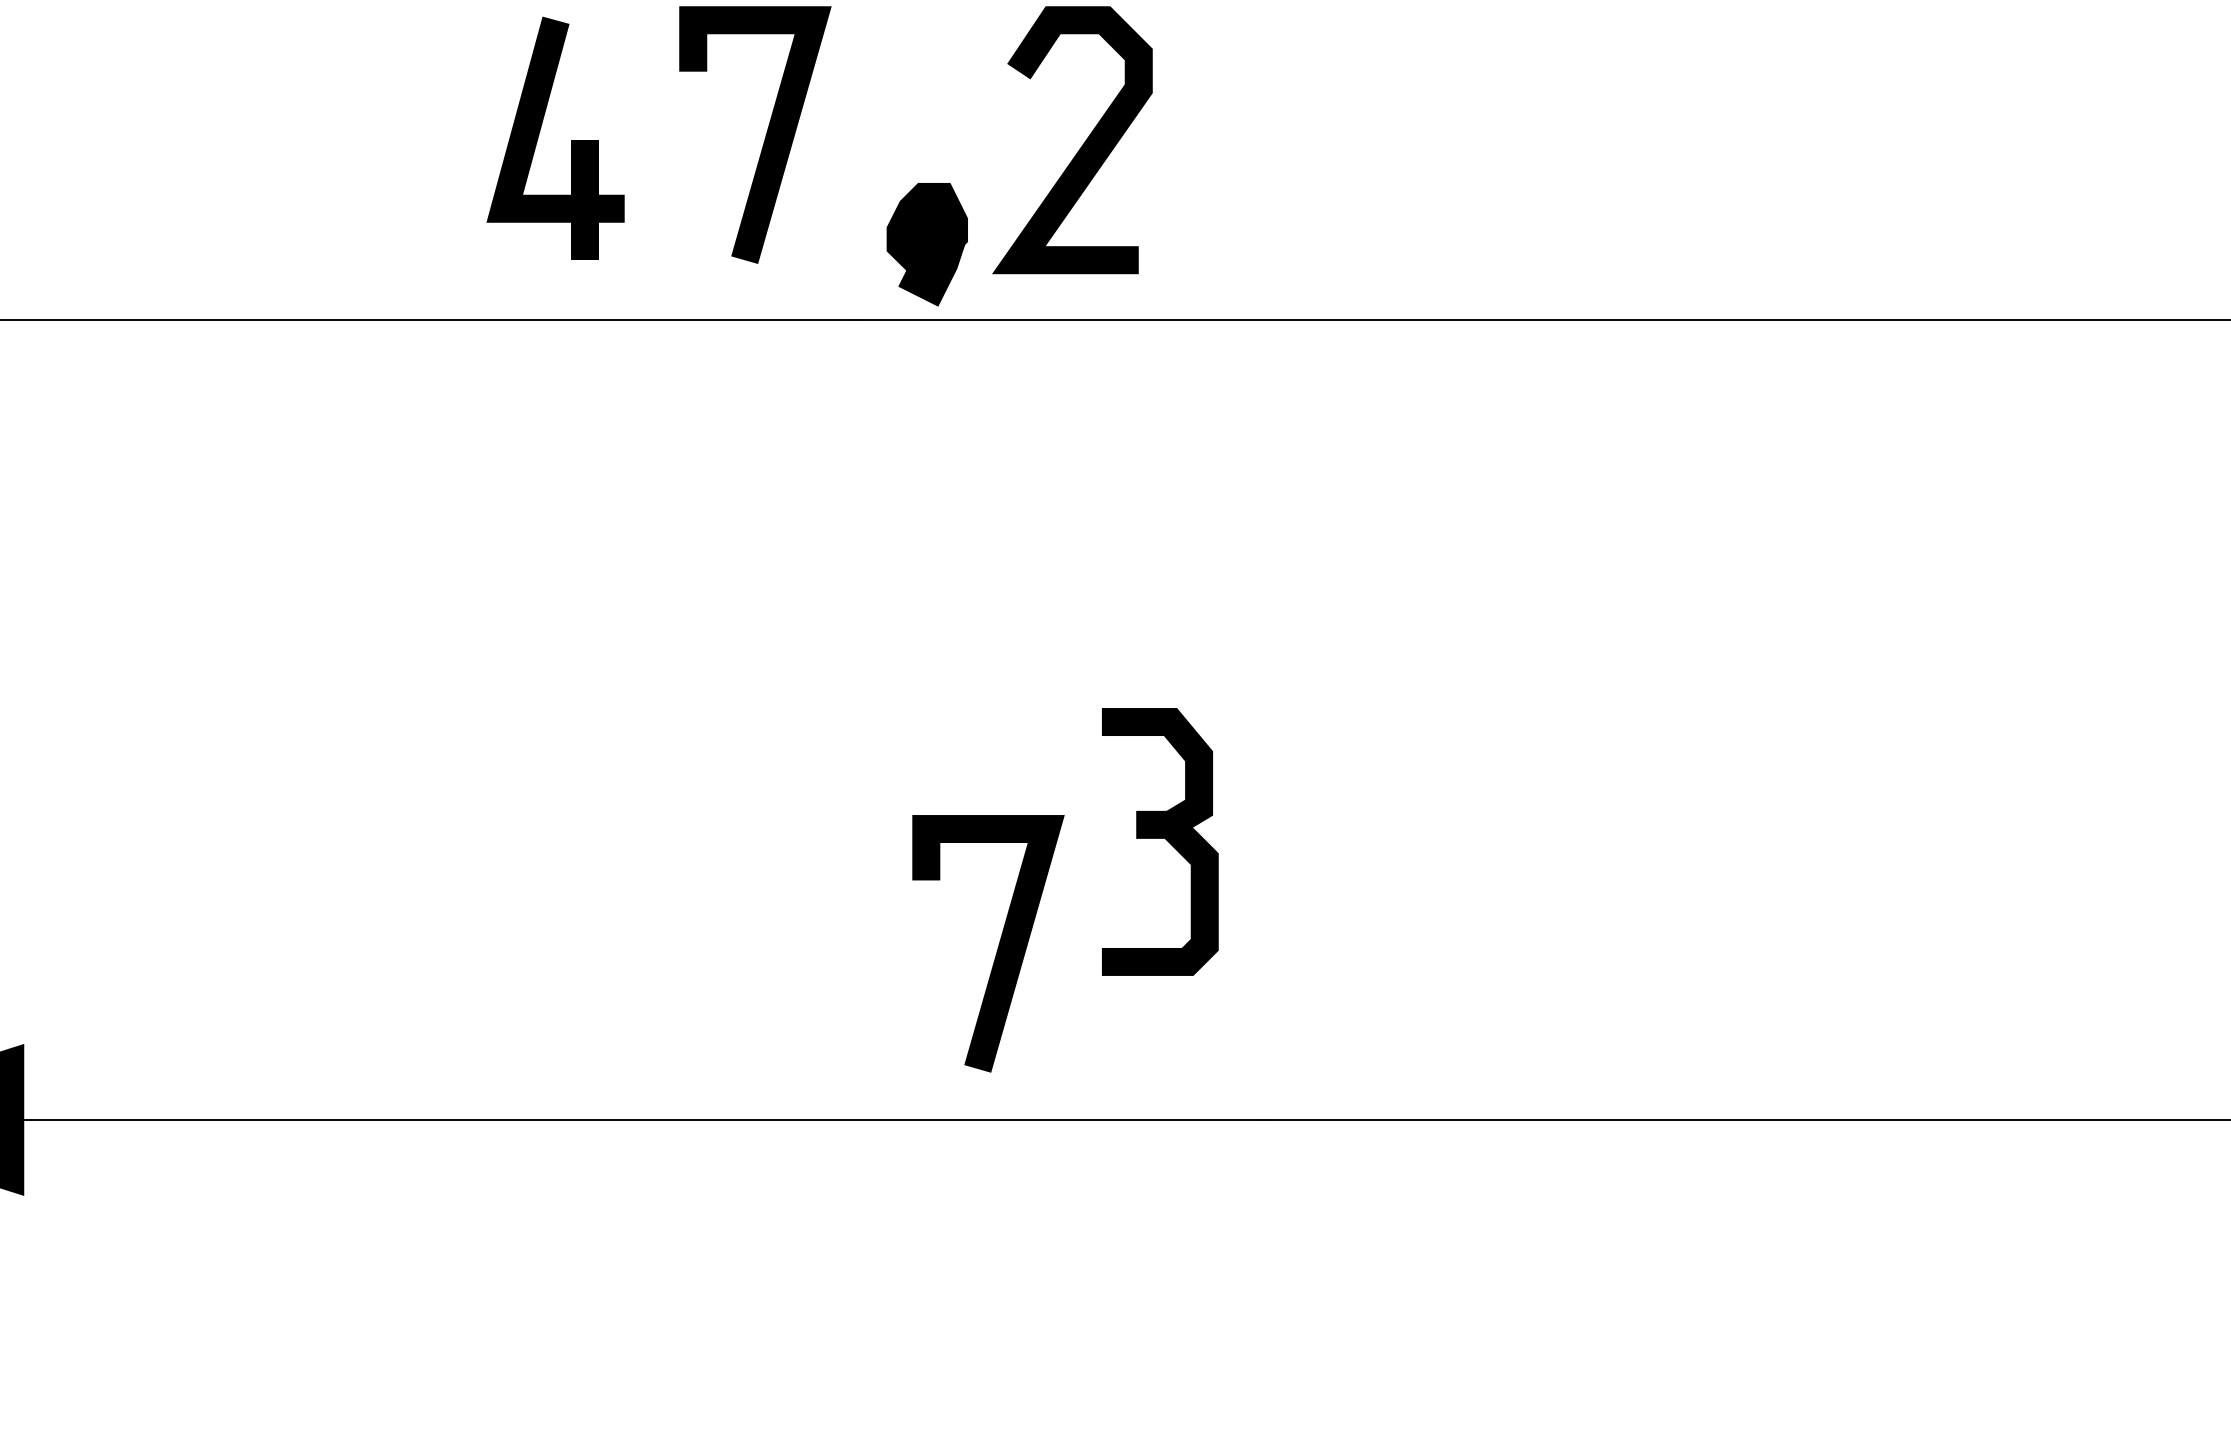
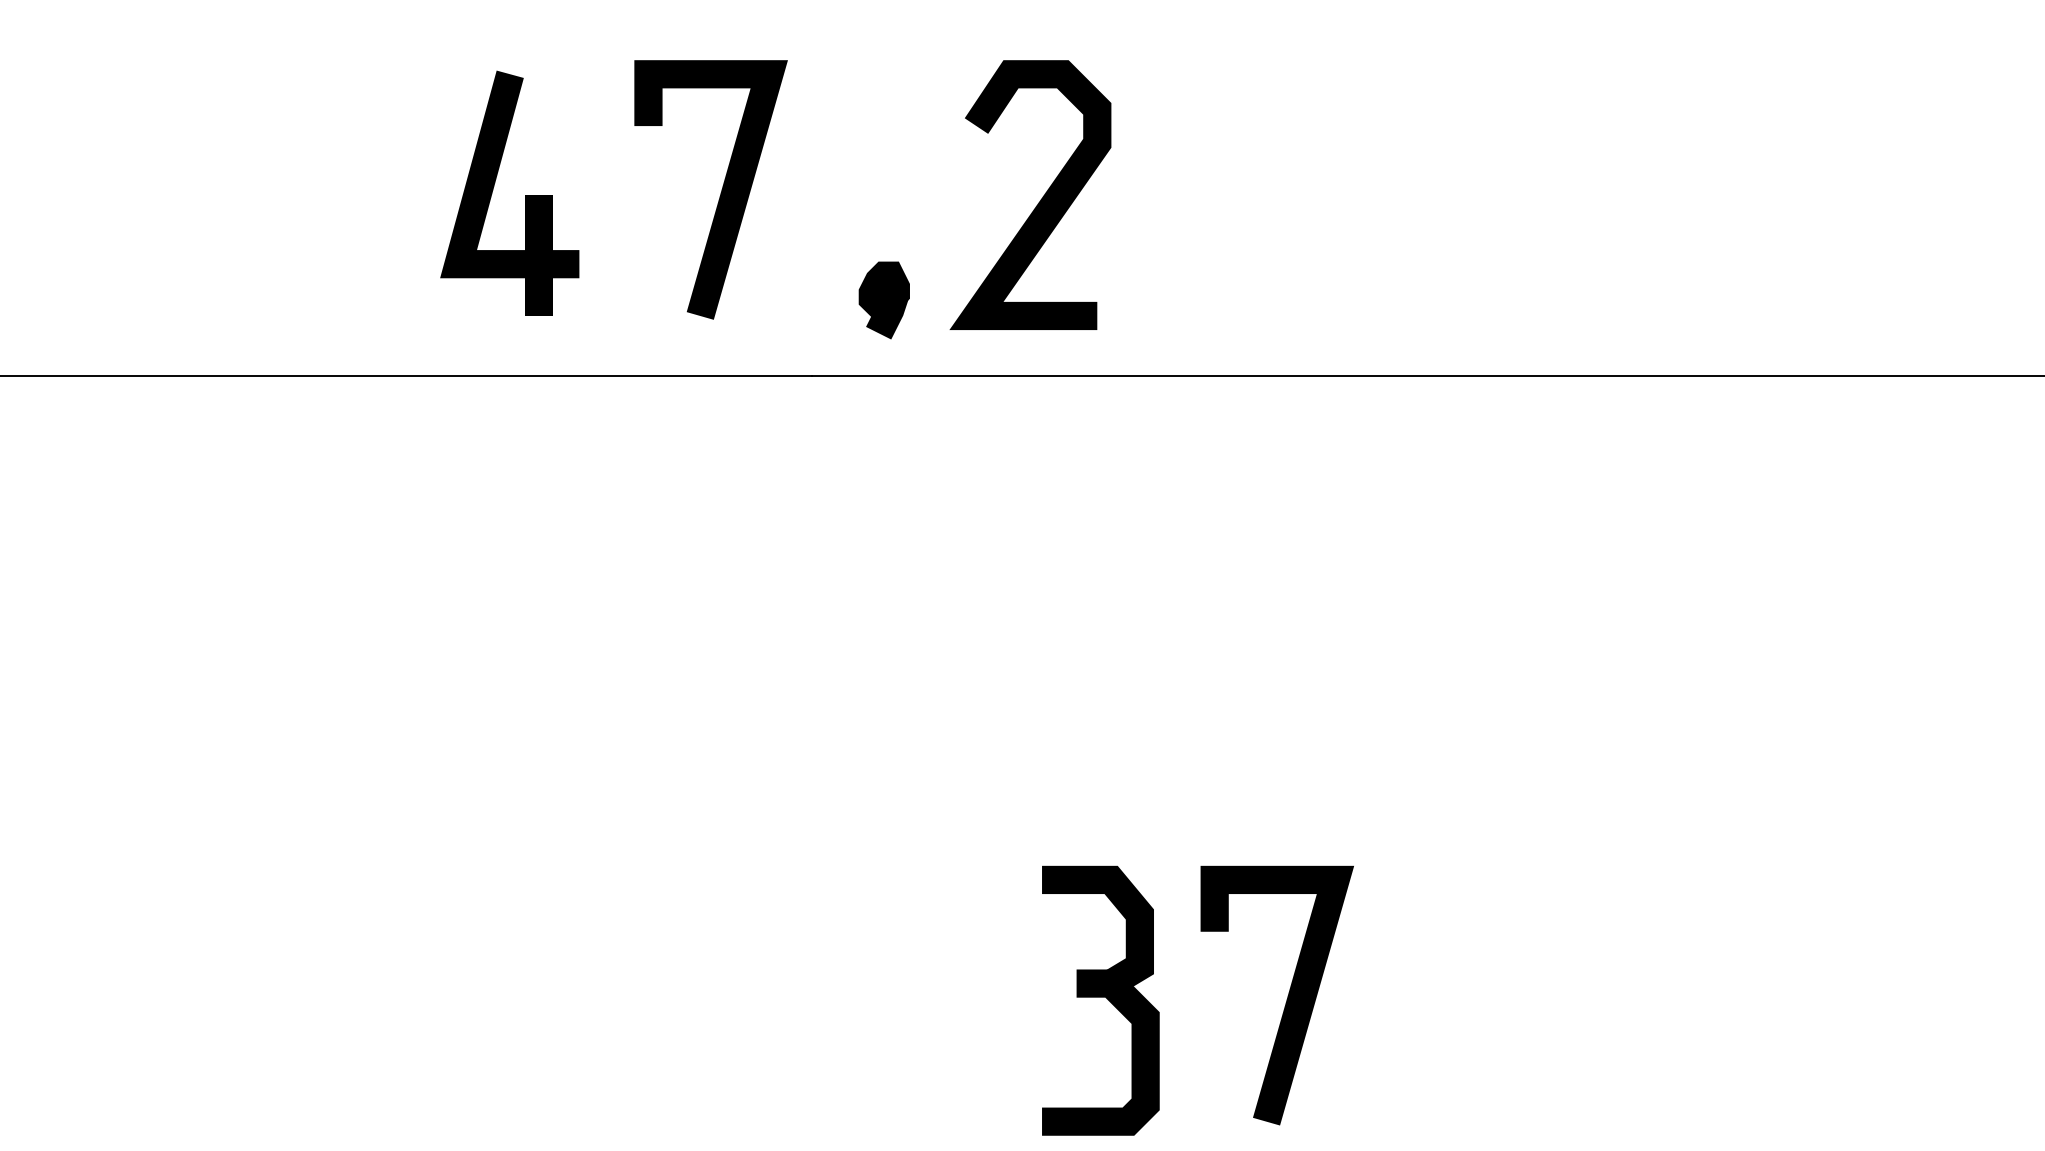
part: (927, 244) -> (884, 300), size x0.62
part: (1160, 841) -> (1101, 1000), moved
line: (997, 947) -> (1286, 999), moved

